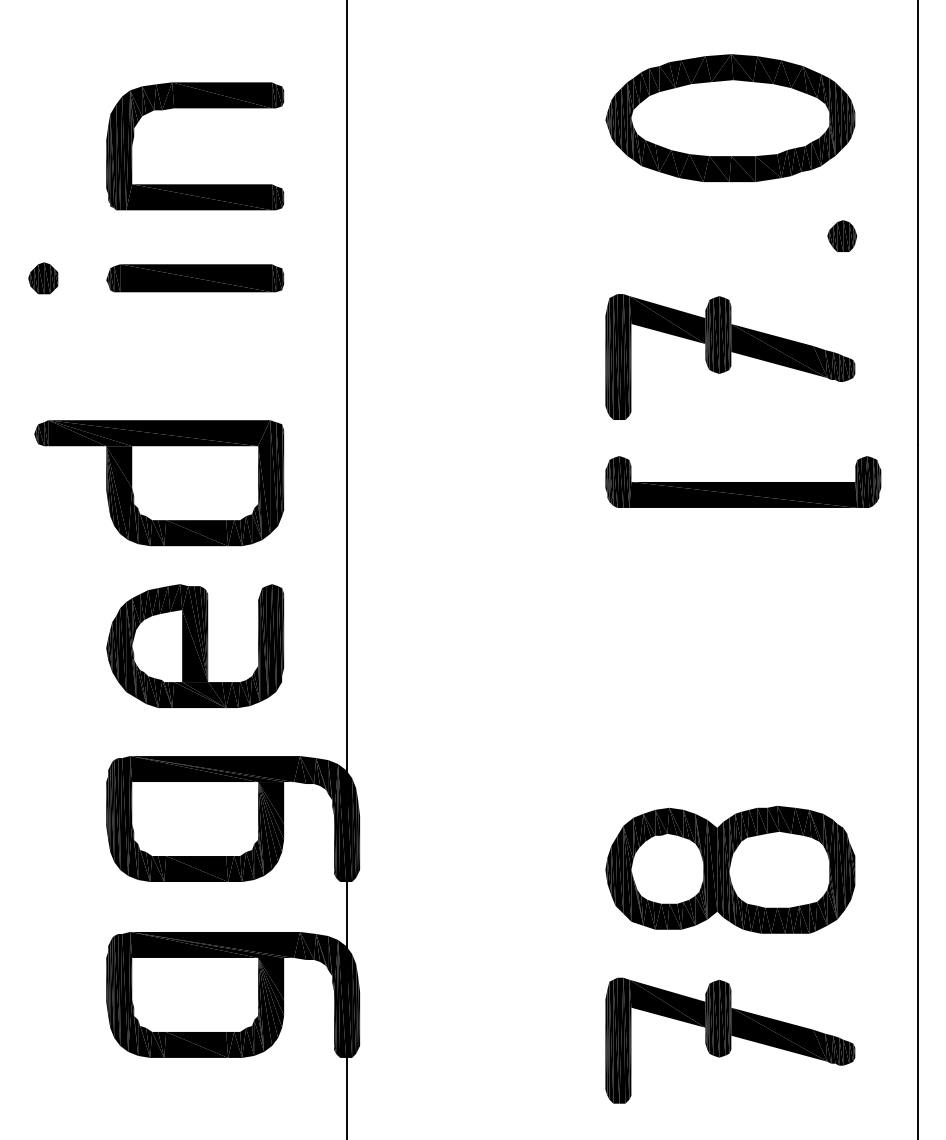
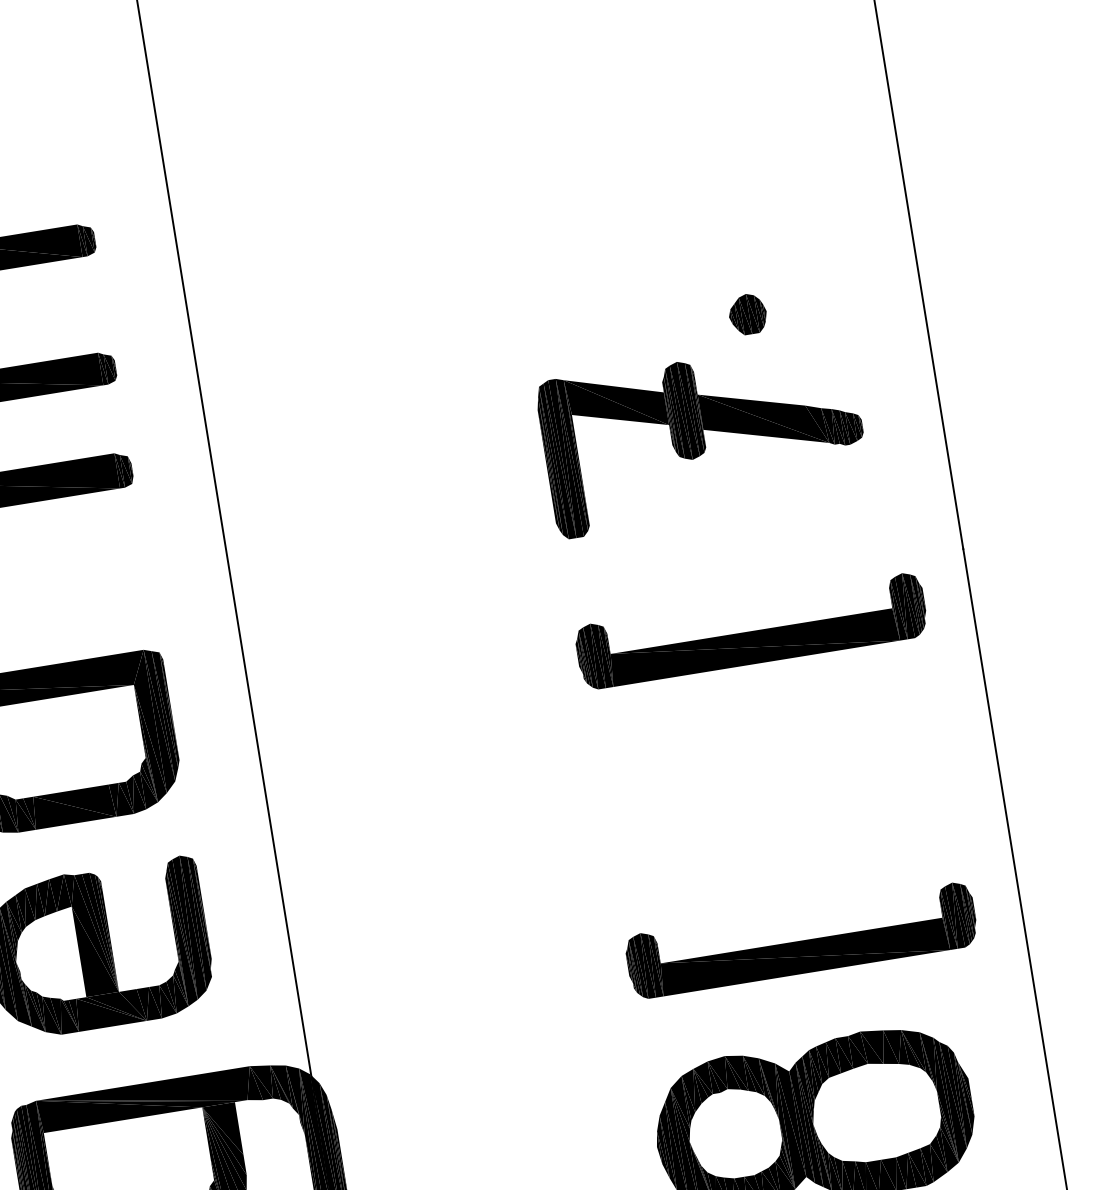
part: (730, 118) -> (661, 176), removed
part: (842, 235) -> (747, 313), moved
part: (730, 356) -> (703, 435), moved
part: (743, 727) -> (801, 939), added

